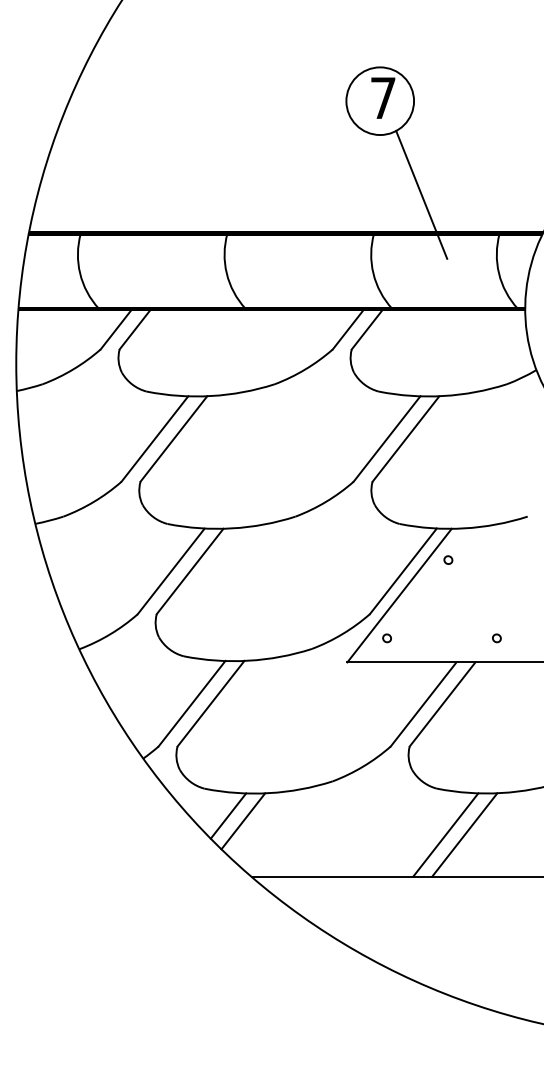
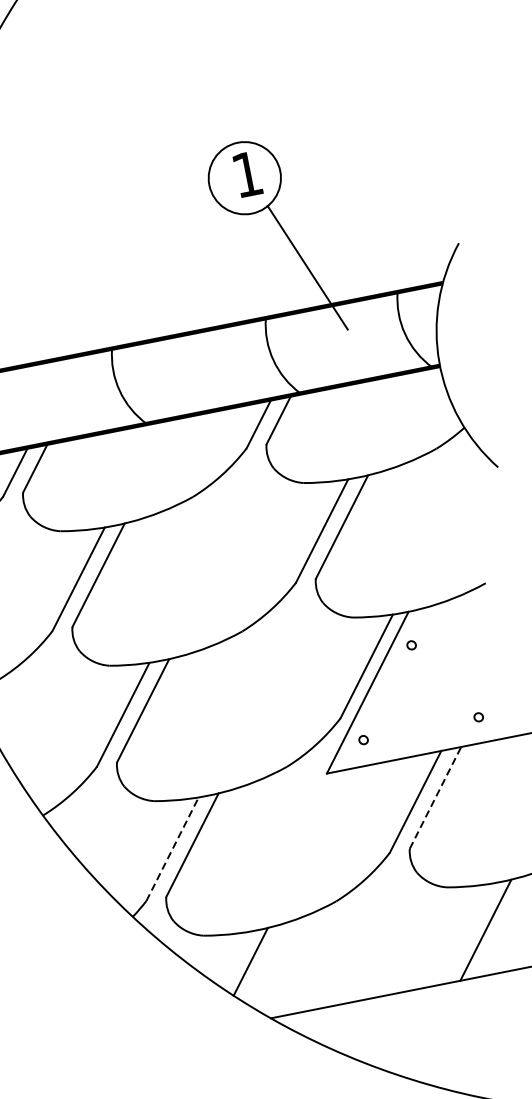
text: (383, 97) -> (247, 173), 7 -> 1
line: (192, 703) -> (173, 848), solid -> dashed
line: (442, 704) -> (435, 797), solid -> dashed
line: (228, 815) -> (234, 958), removed
line: (445, 834) -> (465, 933), removed

